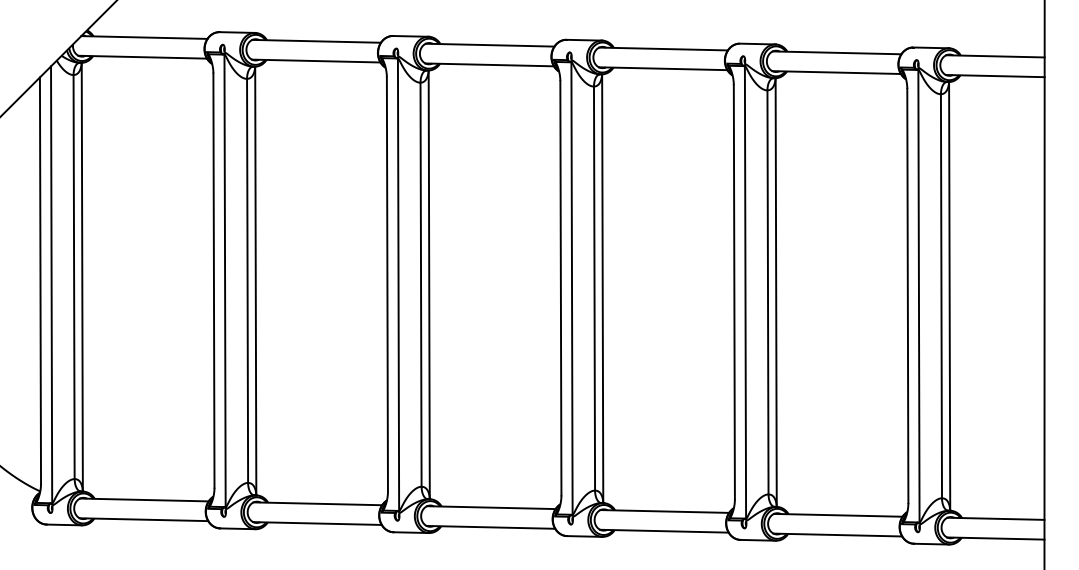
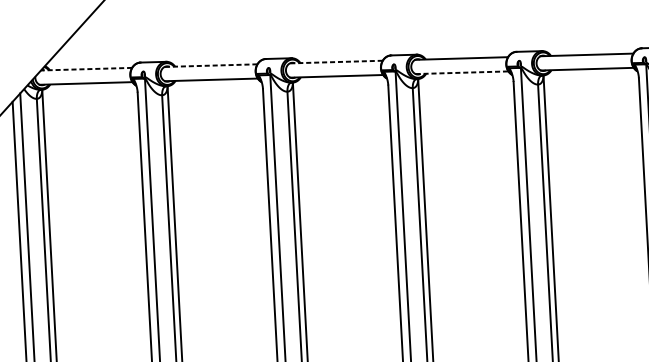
line: (143, 37) -> (85, 69), solid -> dashed
line: (316, 41) -> (210, 65), solid -> dashed
line: (489, 45) -> (335, 62), solid -> dashed
line: (663, 68) -> (462, 72), solid -> dashed

